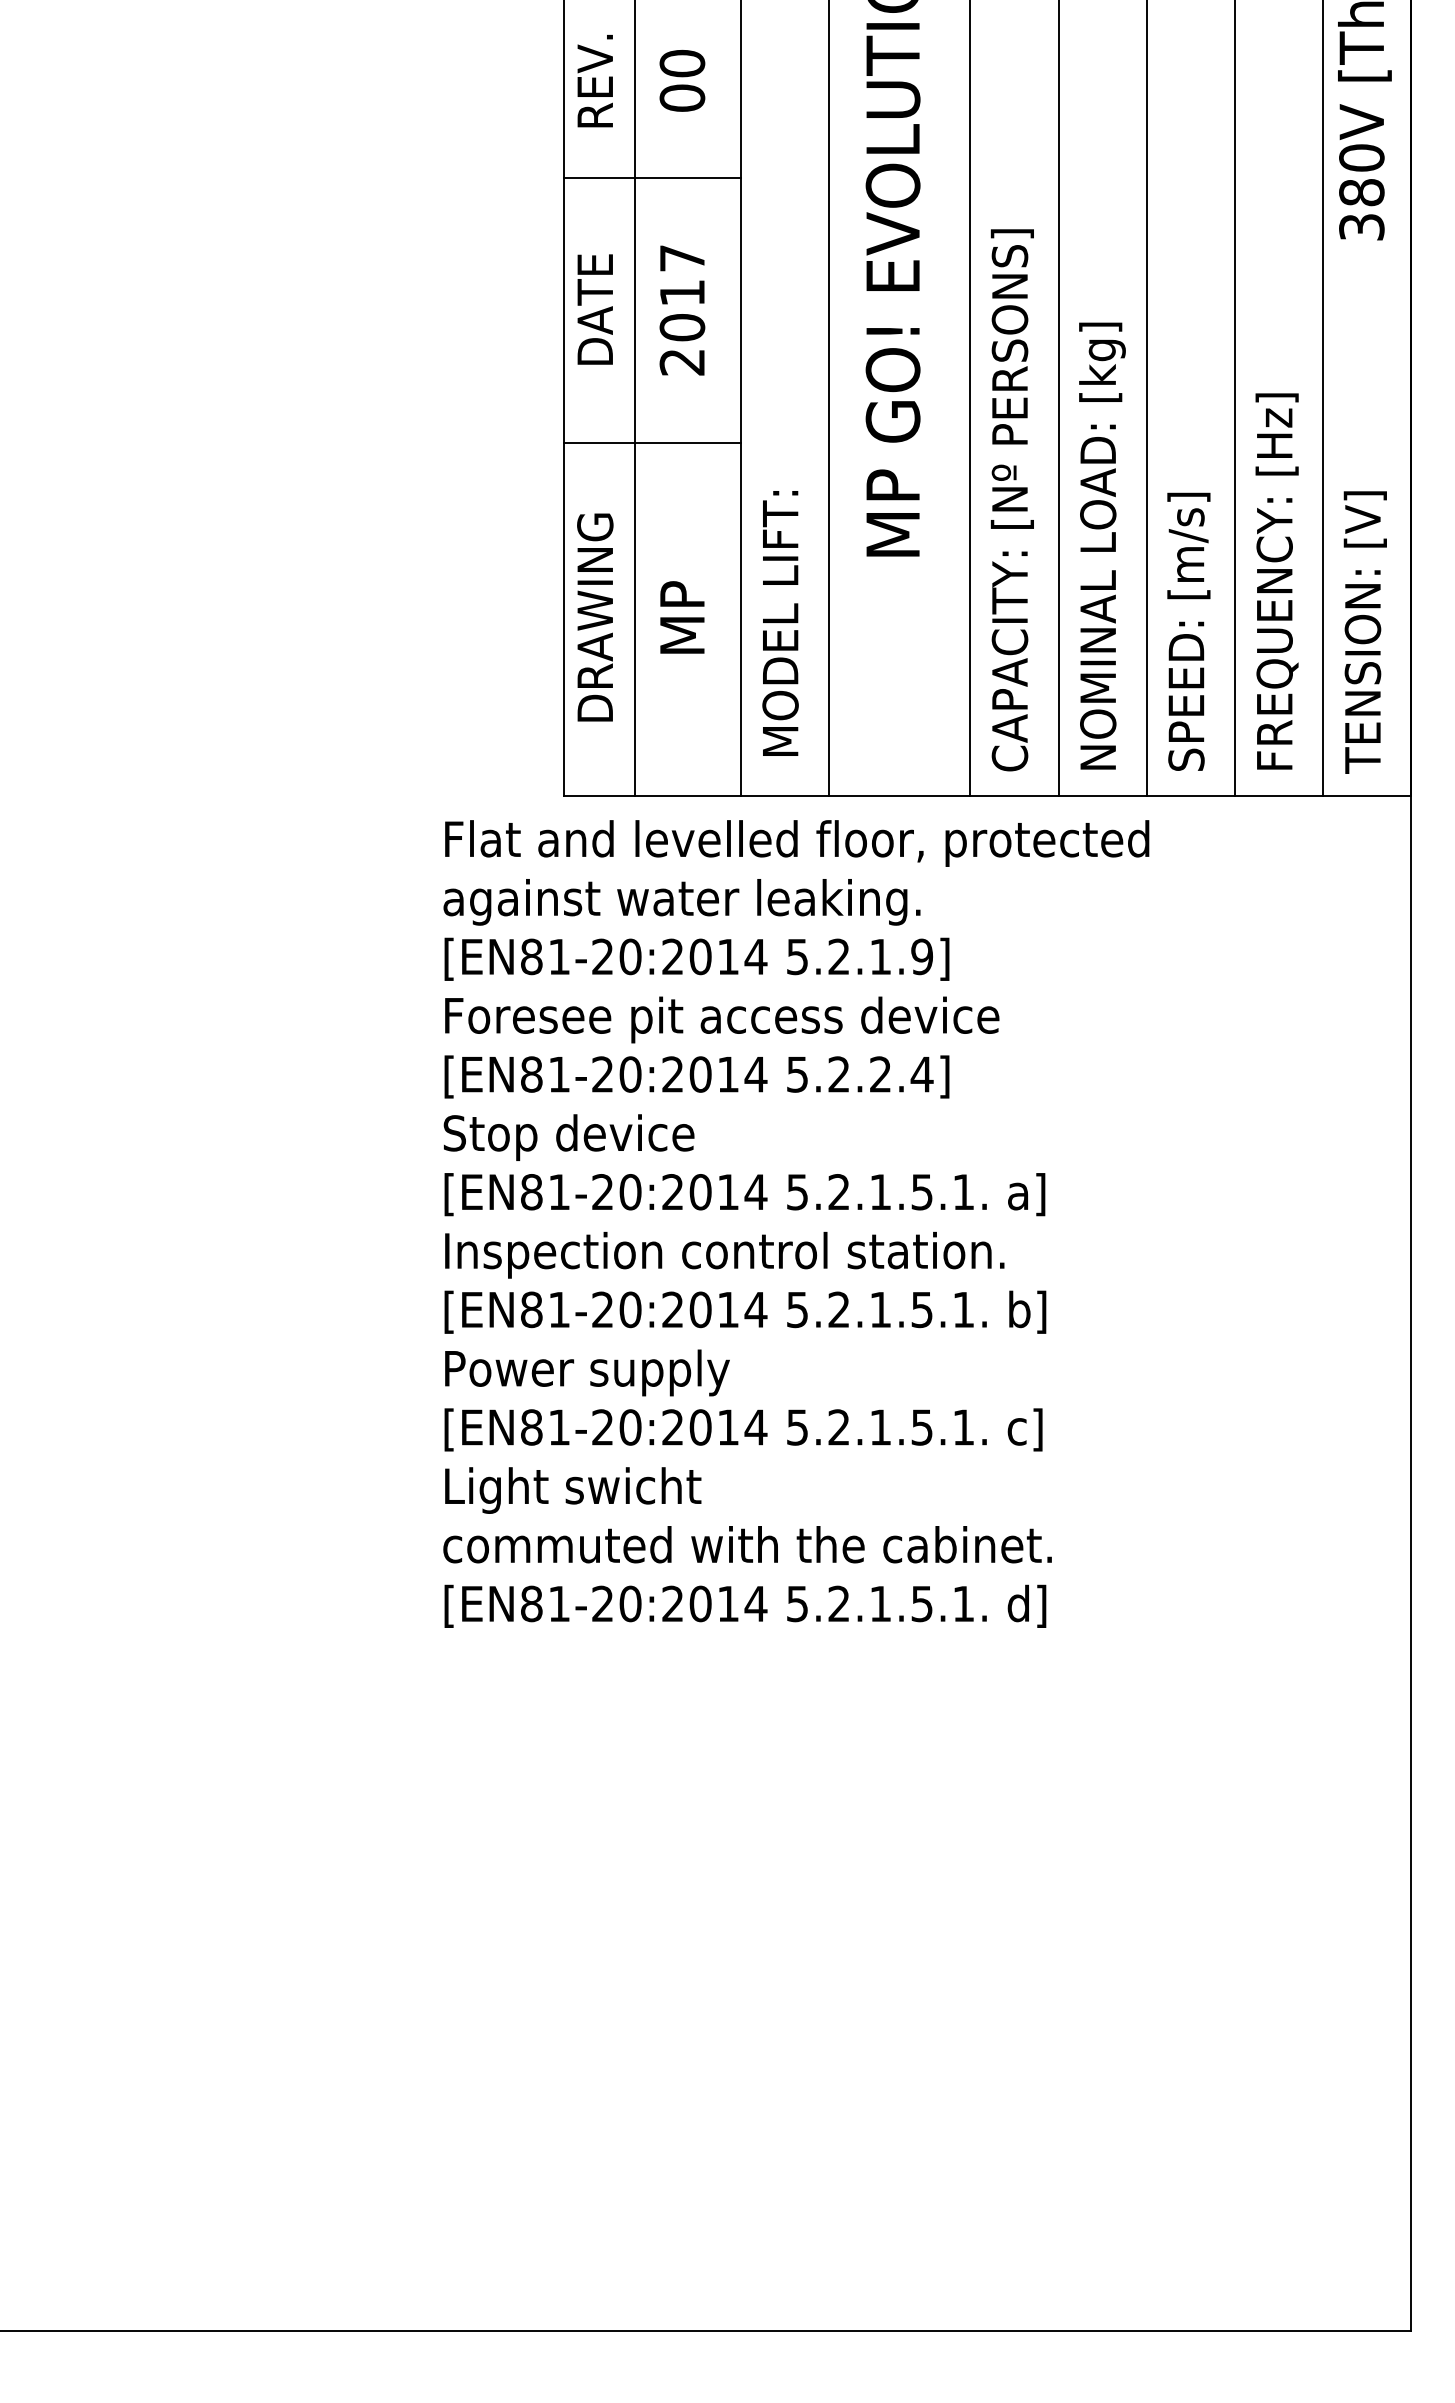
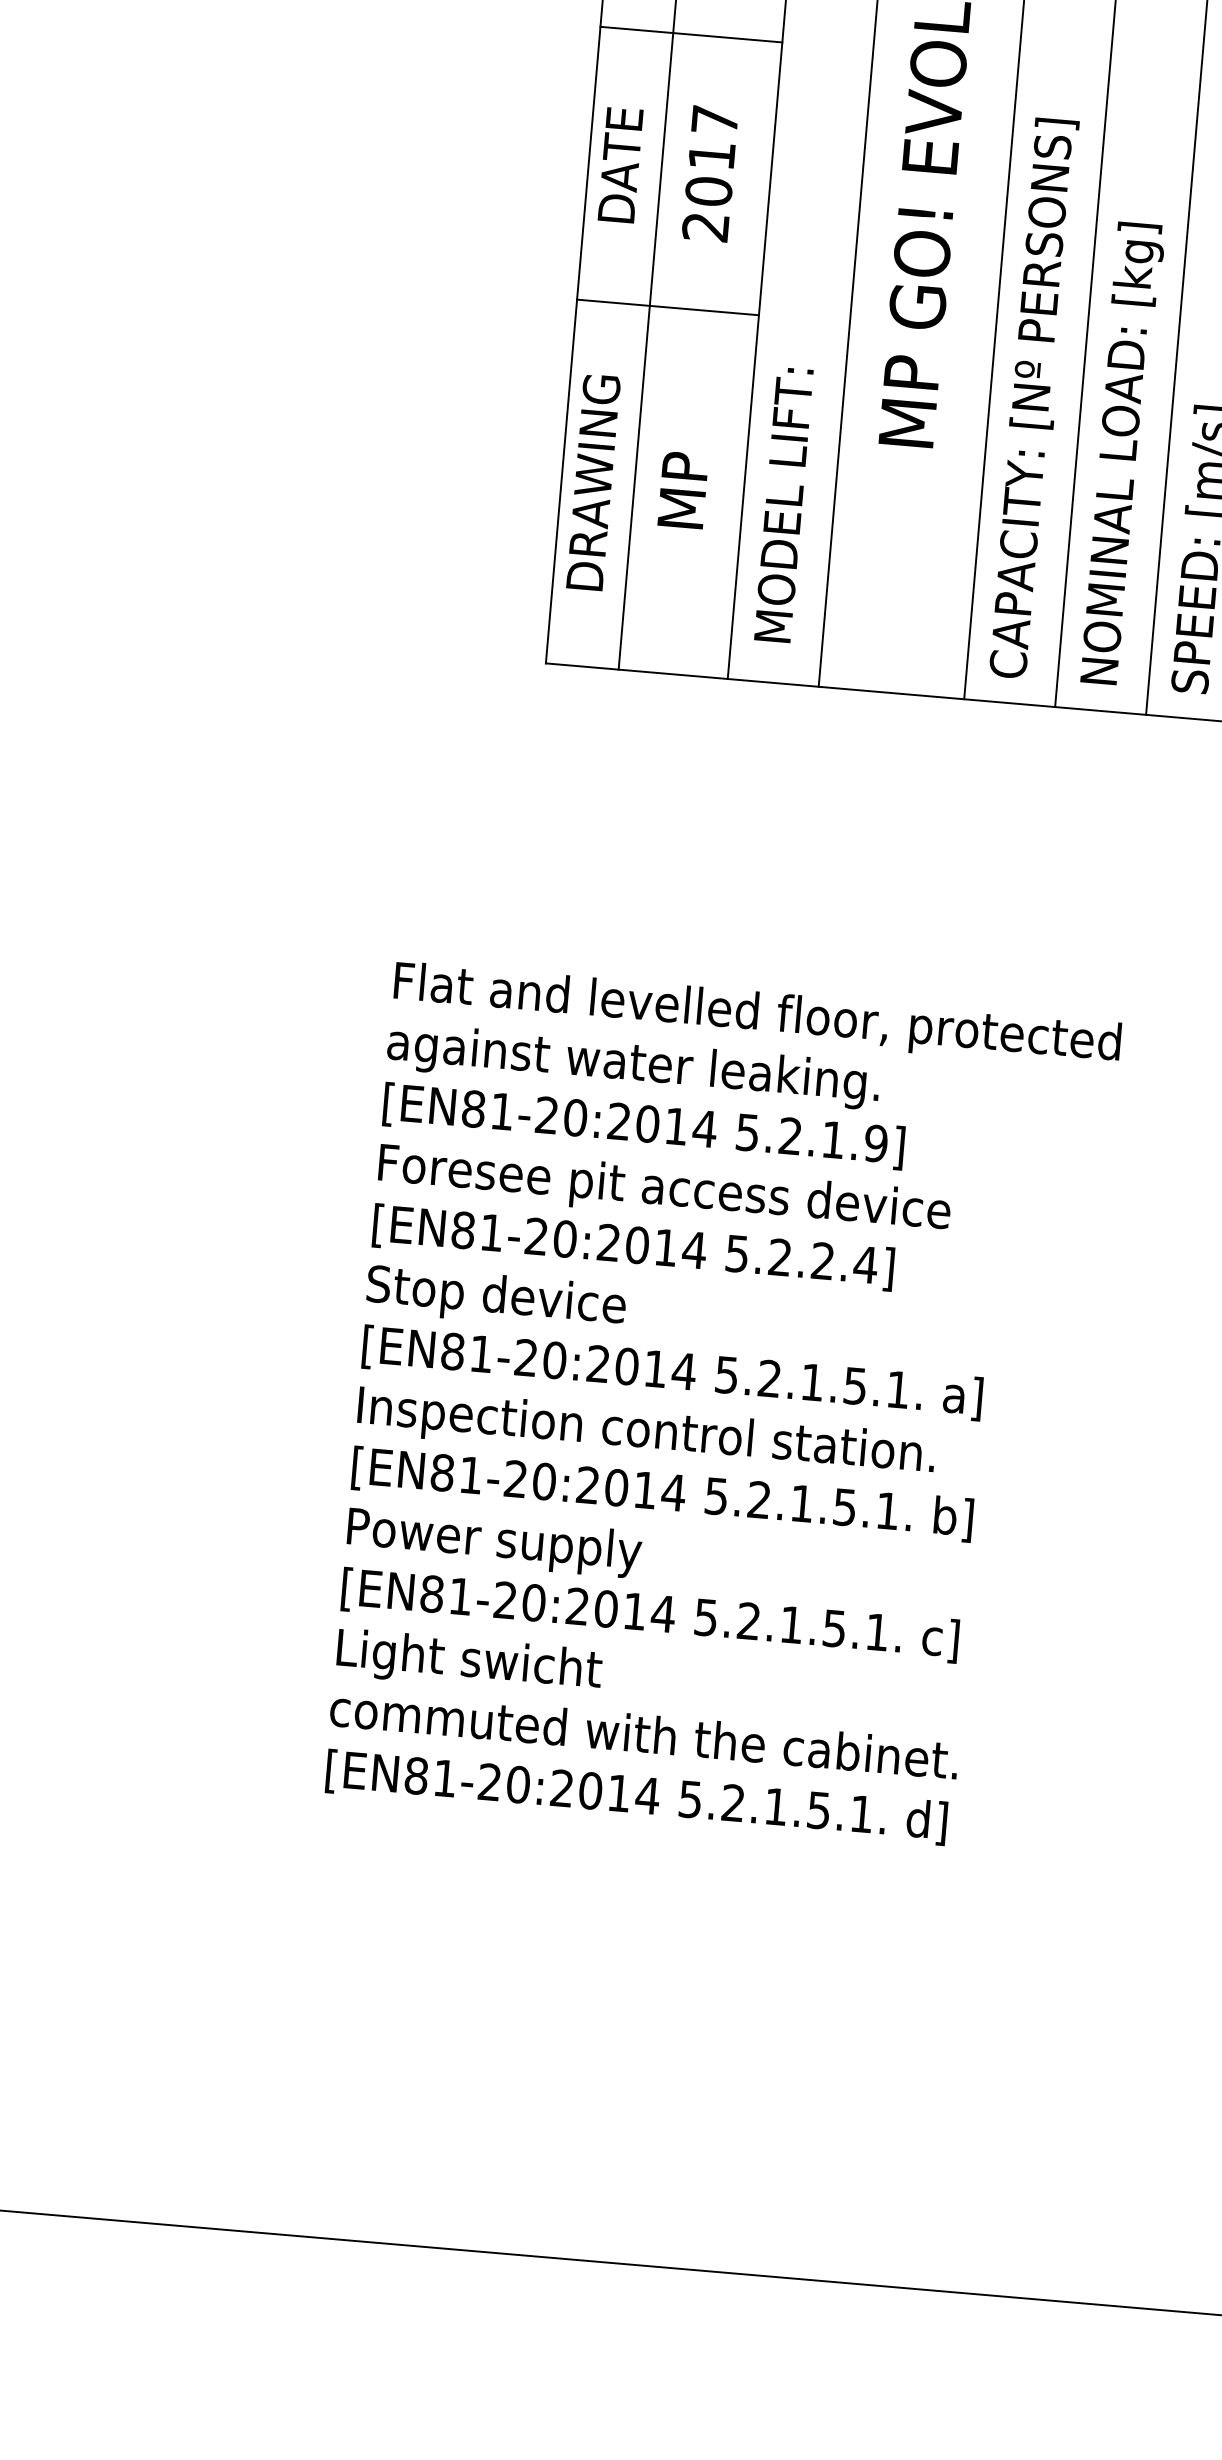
text: (796, 1223) -> (723, 1407), moved

